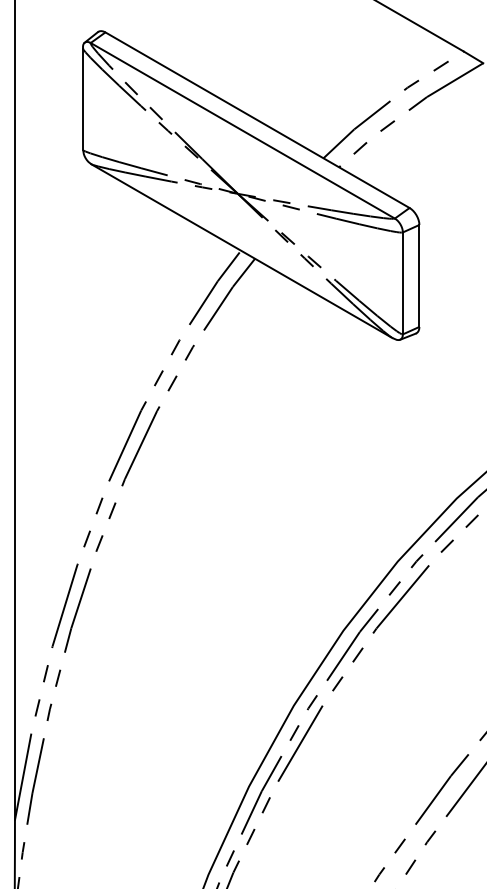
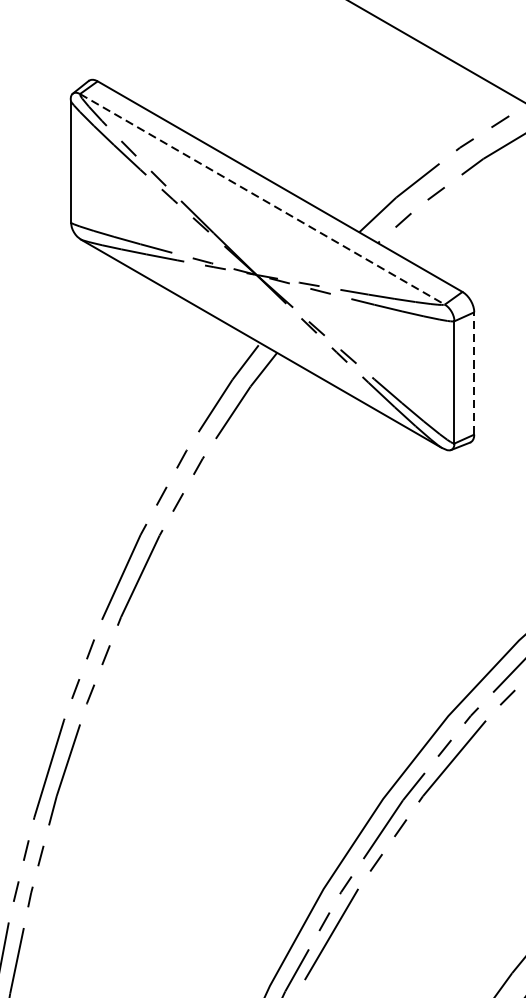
line: (242, 130) -> (262, 198), solid -> dashed
line: (419, 275) -> (474, 372), solid -> dashed

